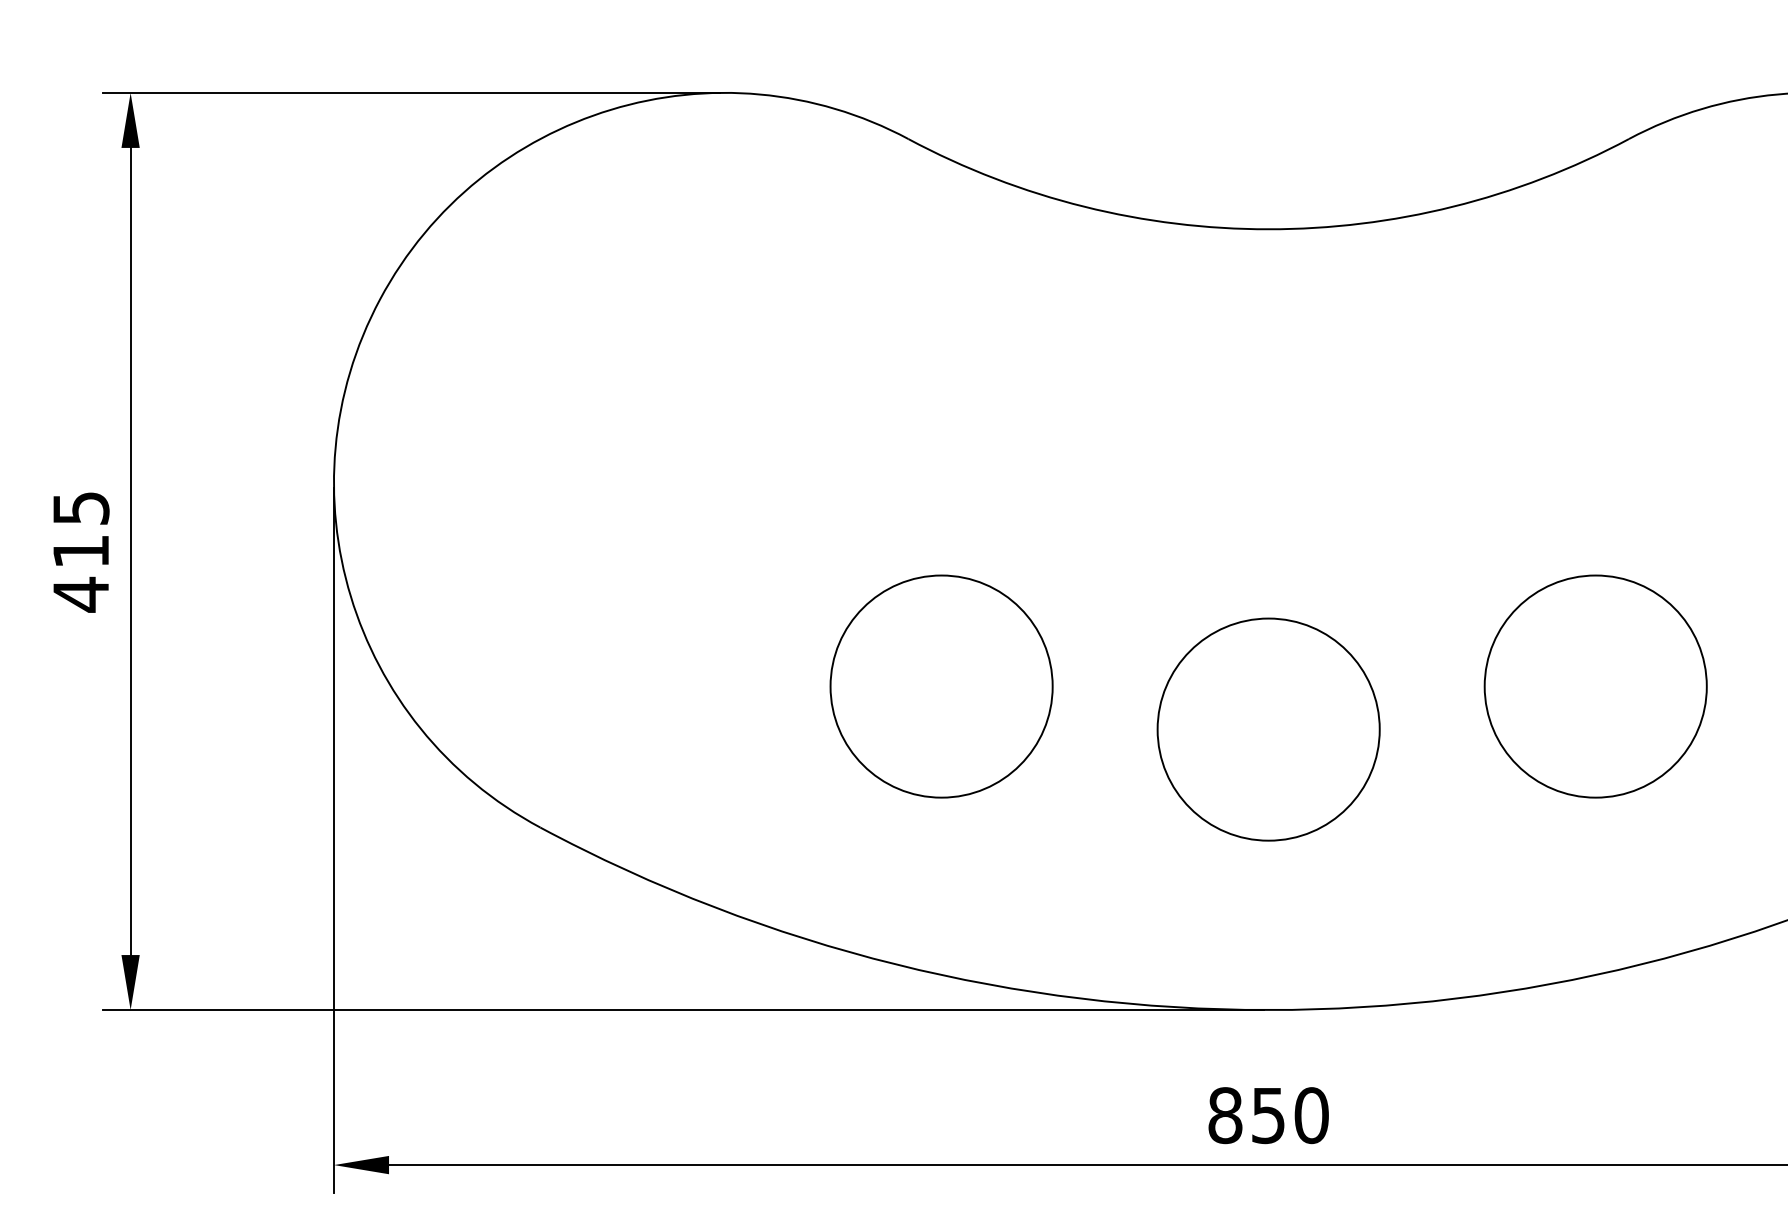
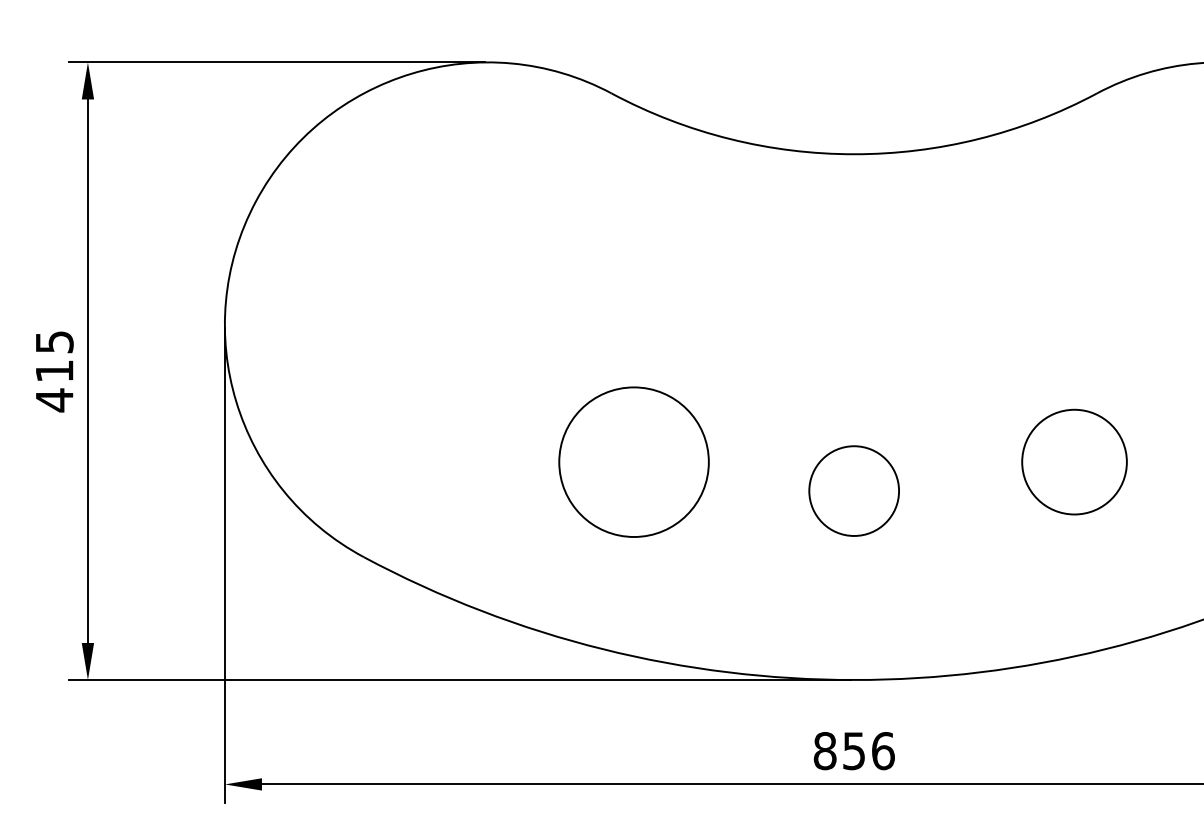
circle: (1595, 685) -> (1074, 461), size x0.7
circle: (1267, 728) -> (853, 490), size x0.6
text: (1310, 1116) -> (882, 751), 850 -> 856

